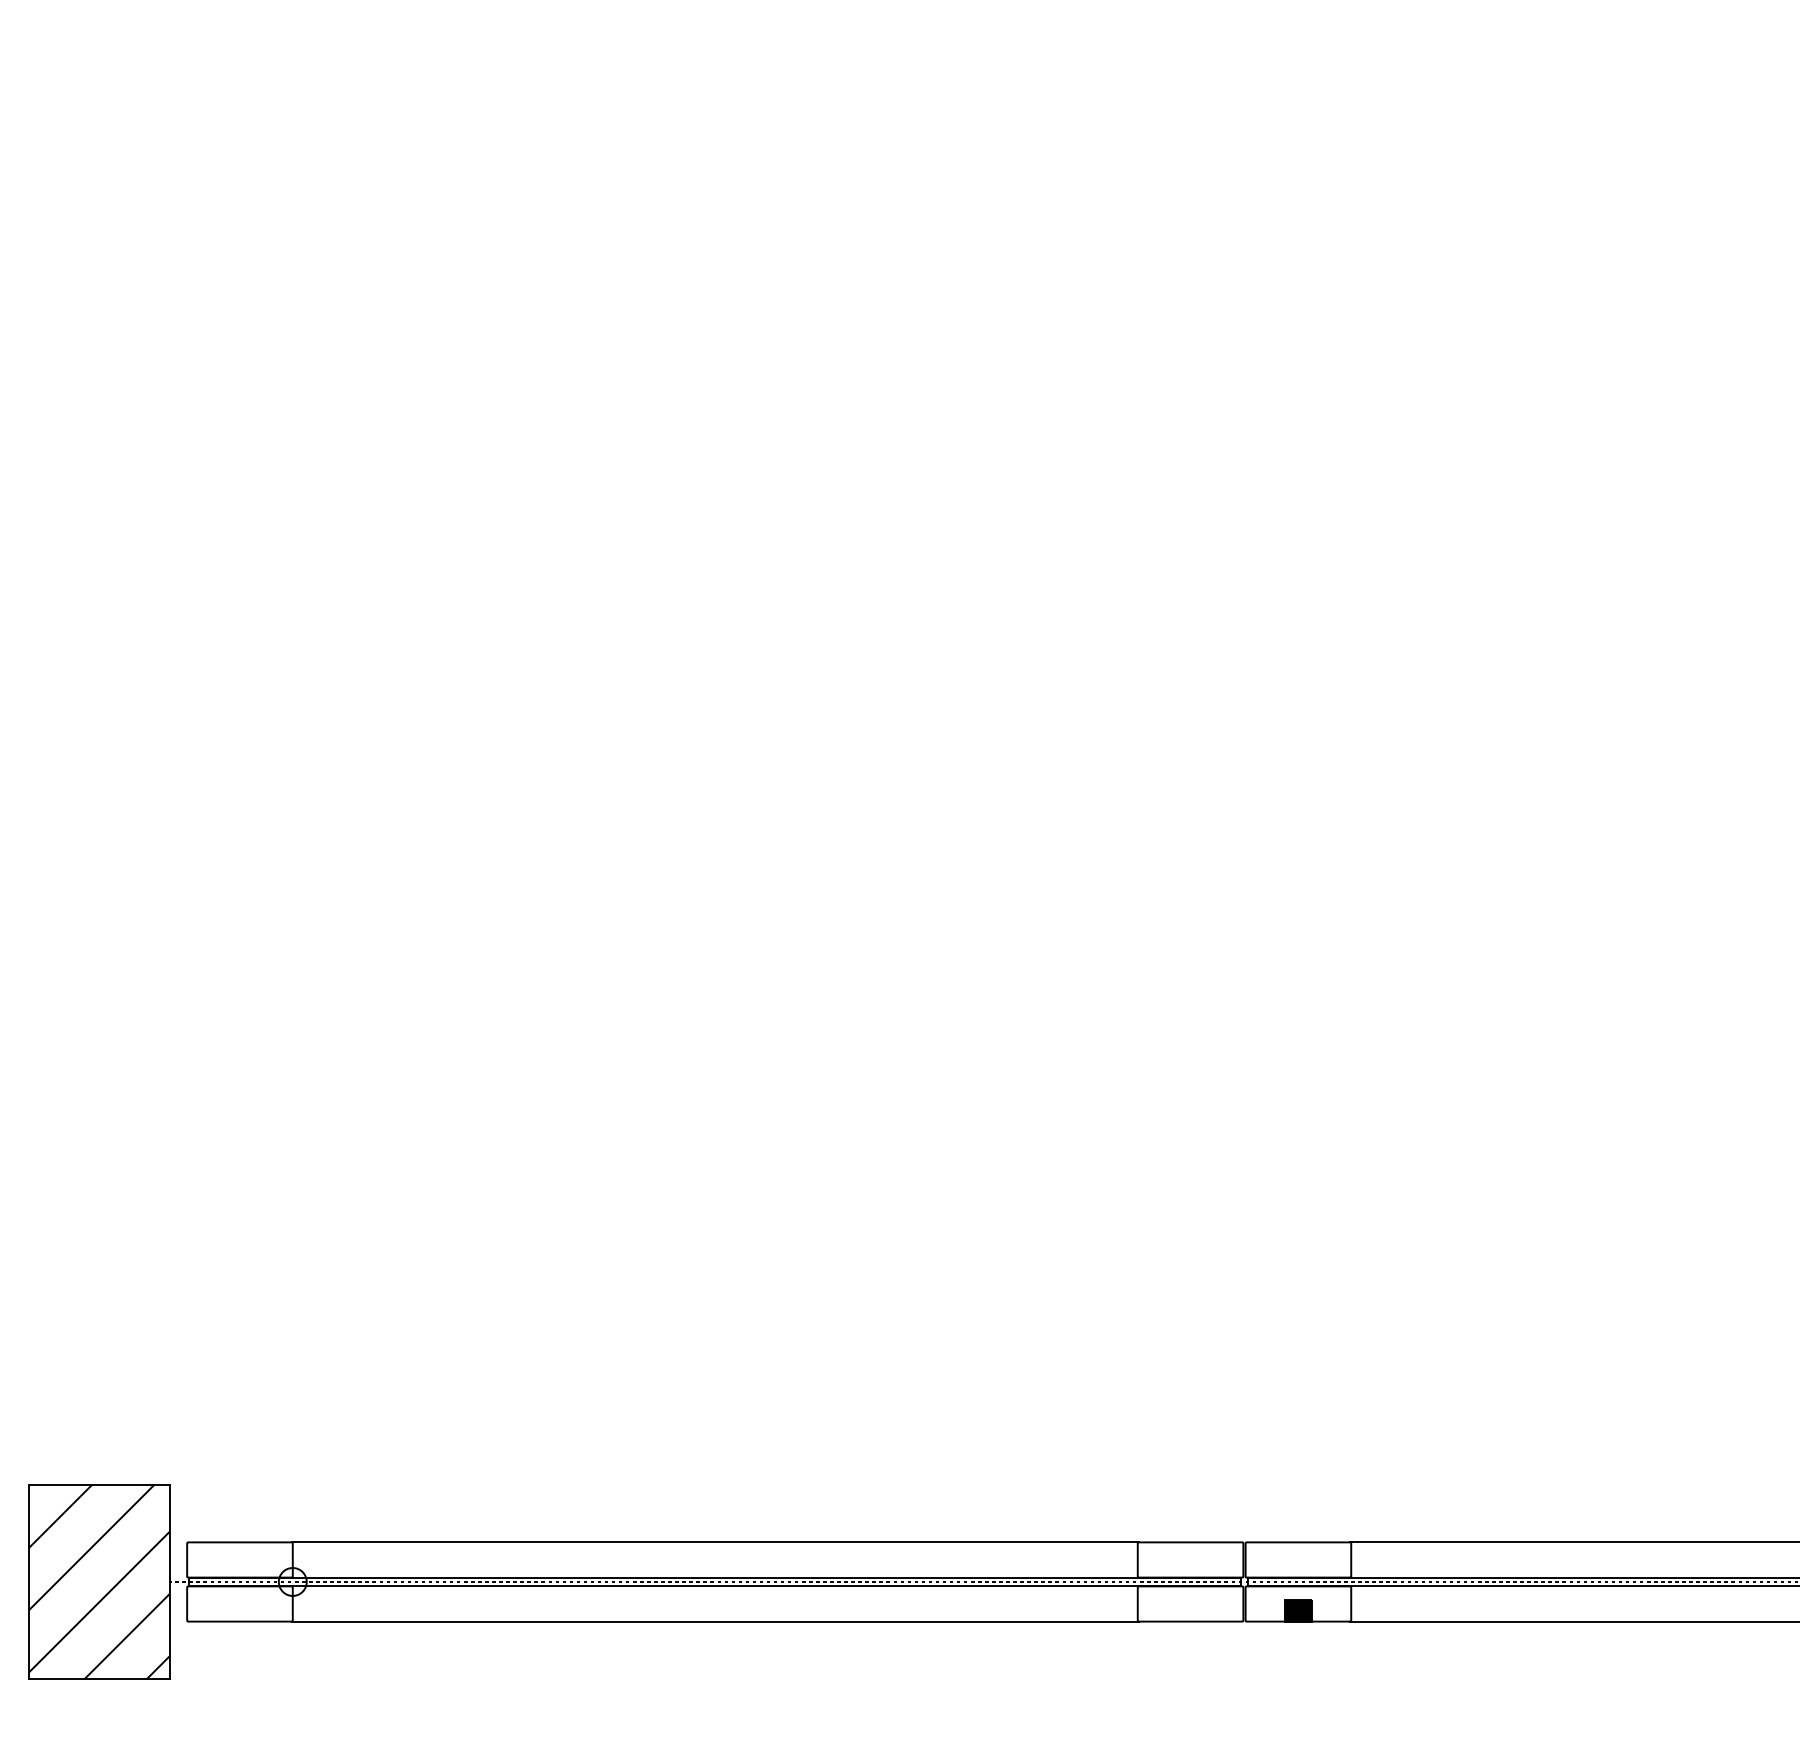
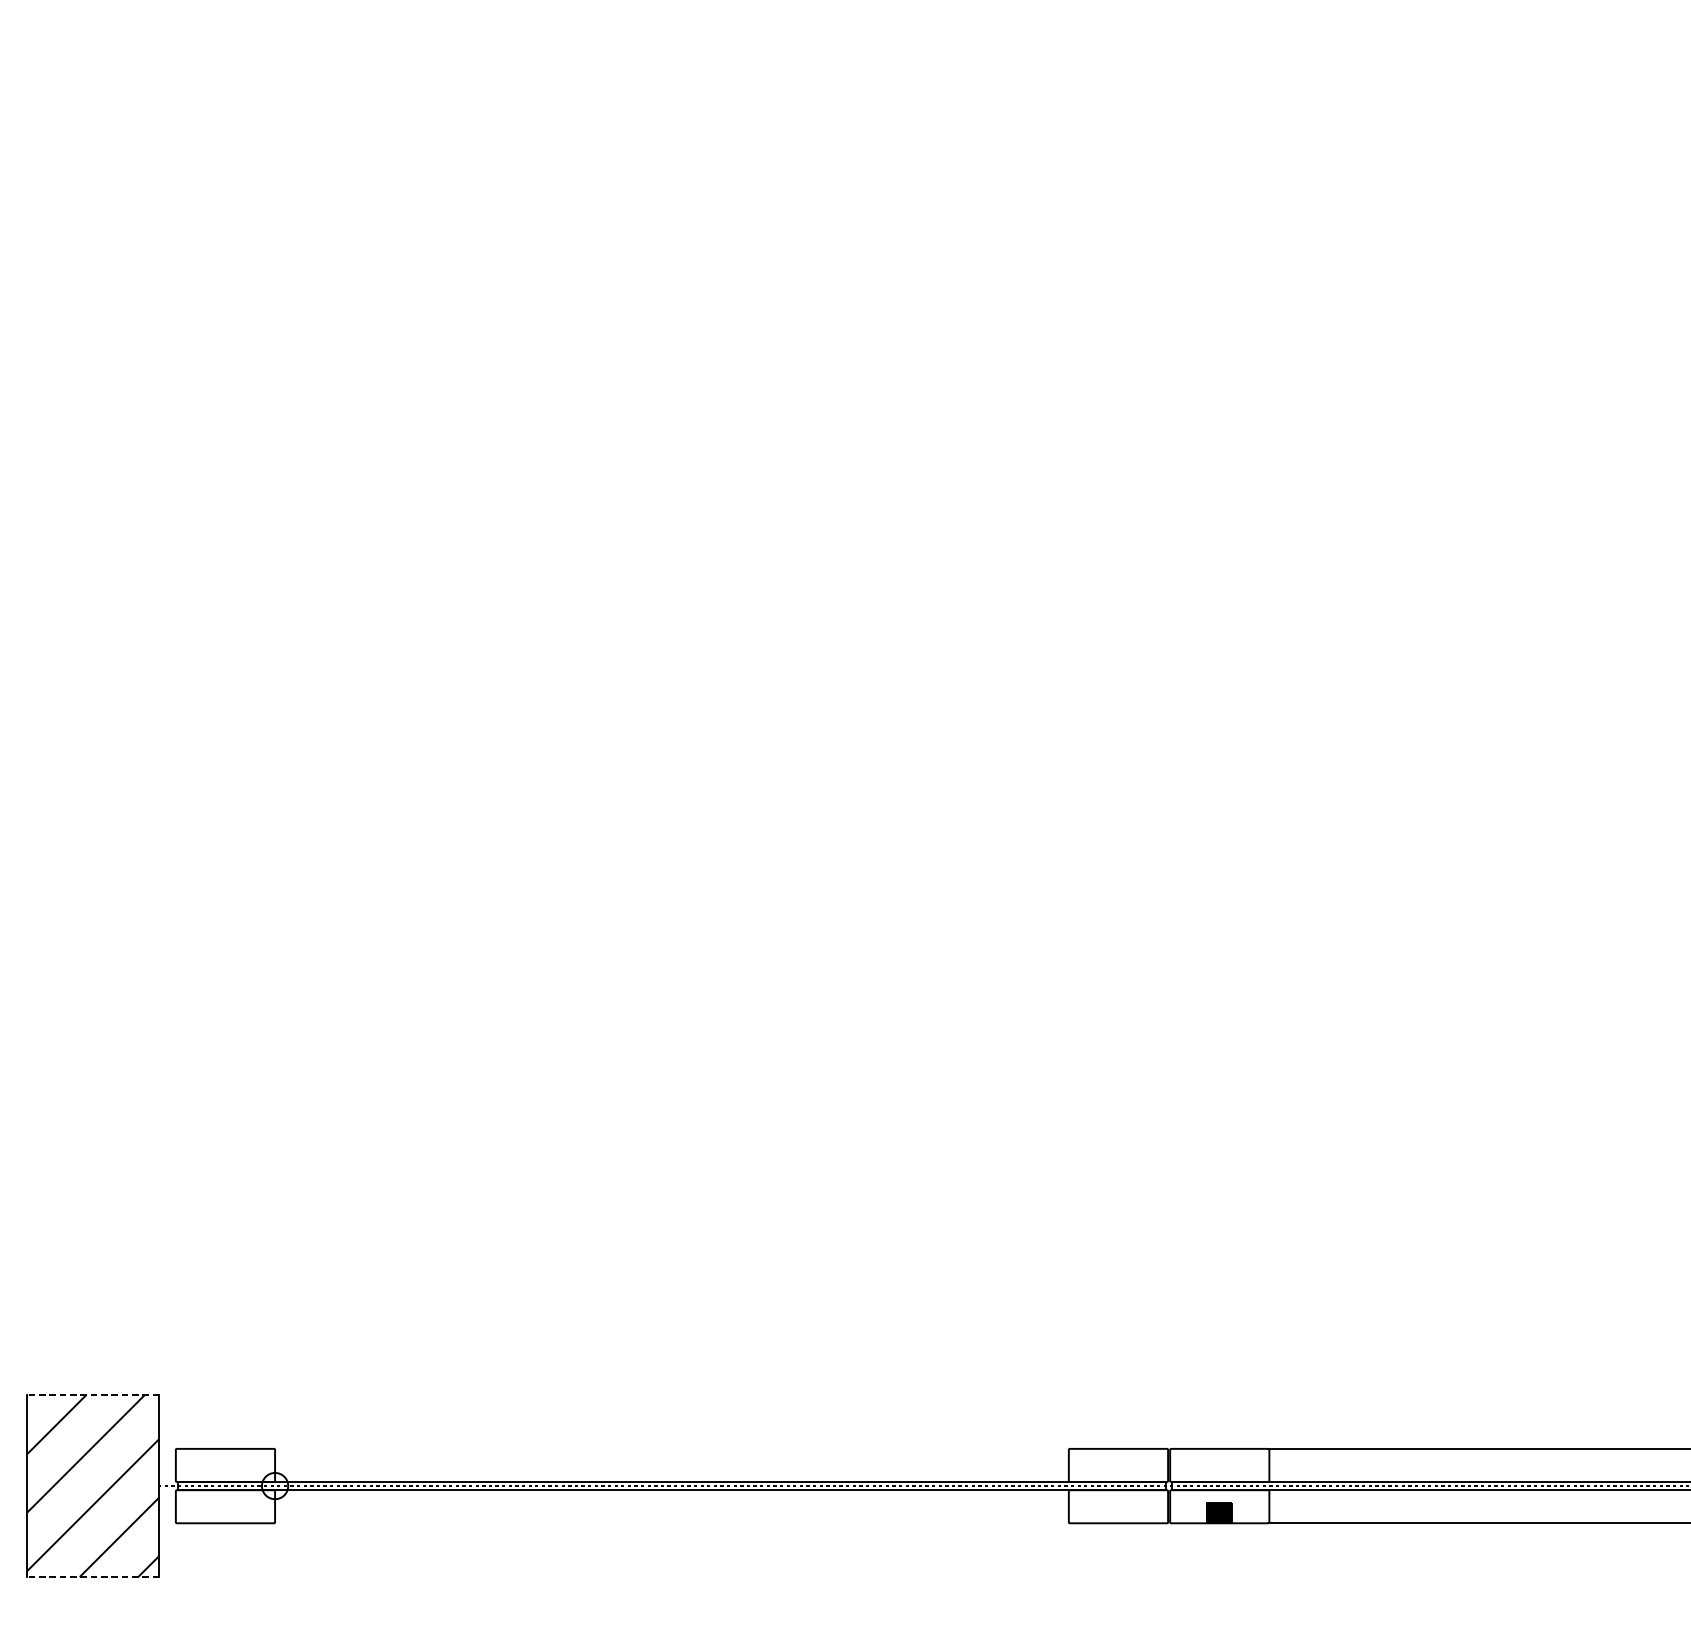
line: (98, 1485) -> (92, 1395), solid -> dashed
line: (714, 1542) -> (671, 1448), removed
line: (714, 1621) -> (671, 1523), removed
line: (98, 1678) -> (92, 1576), solid -> dashed

